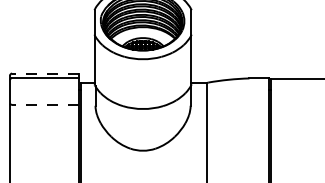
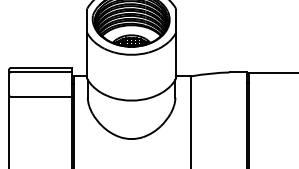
line: (44, 73) -> (40, 67), dashed -> solid
line: (44, 104) -> (40, 96), dashed -> solid

